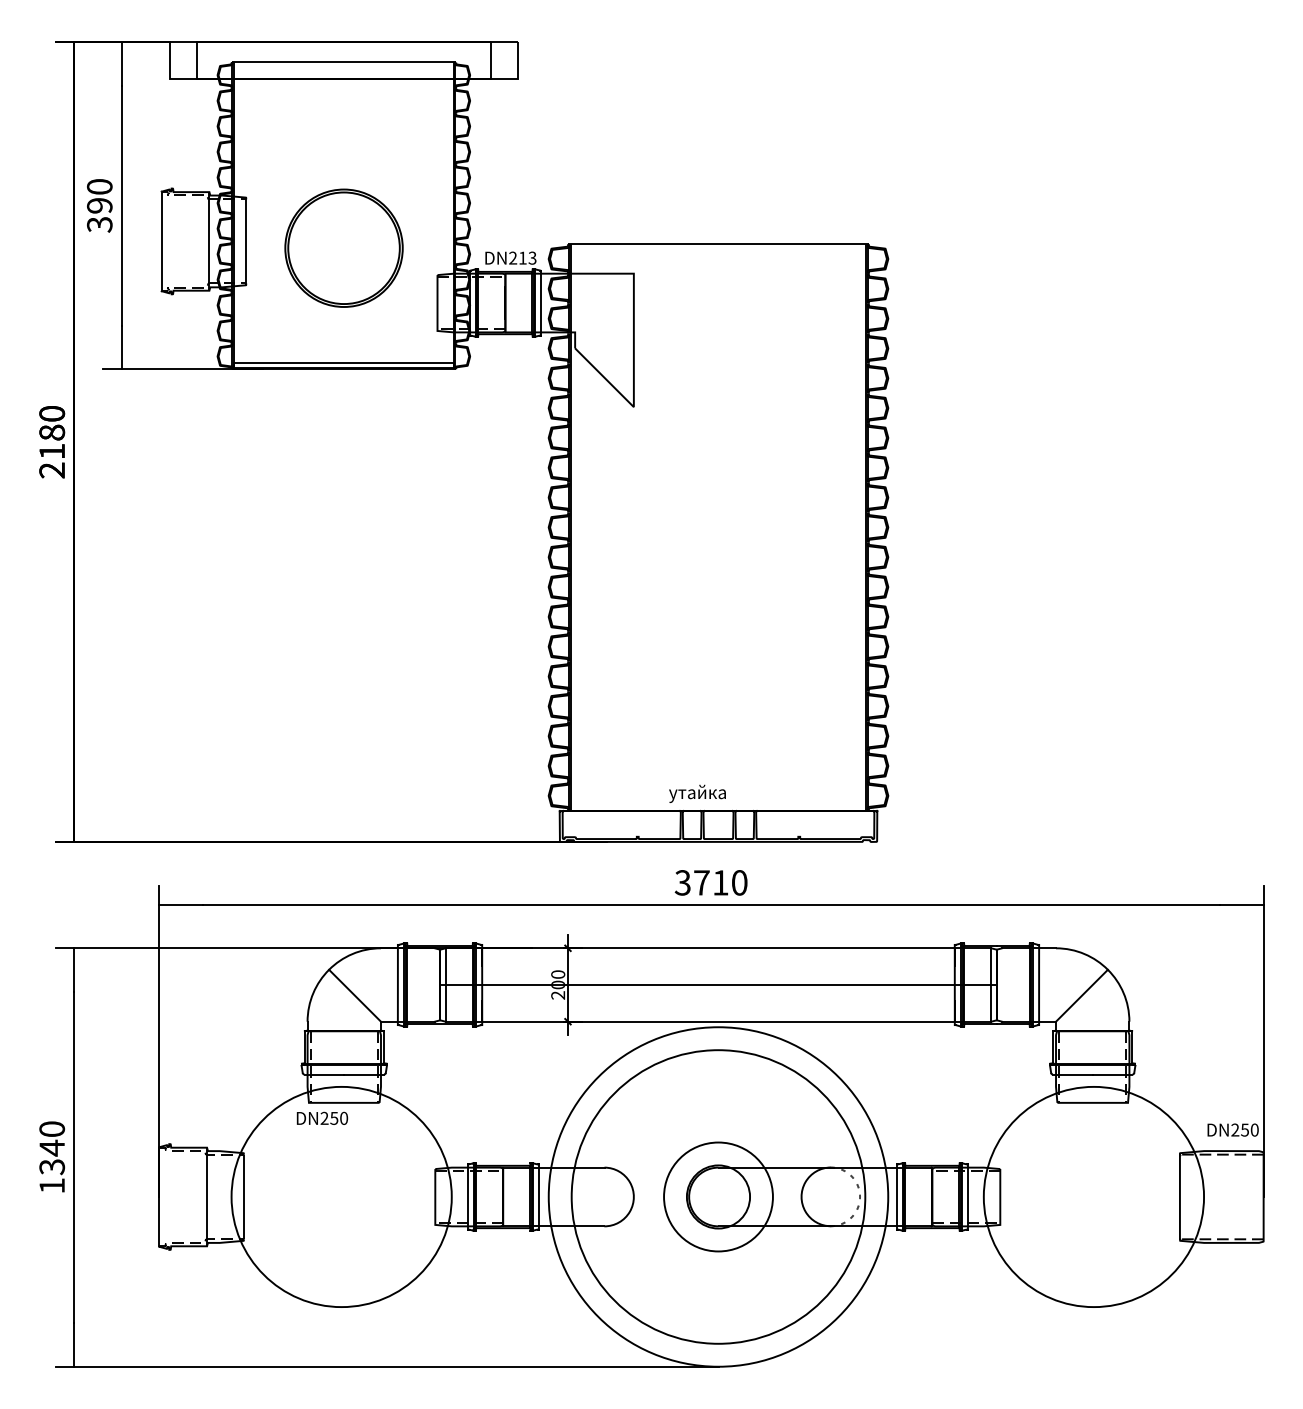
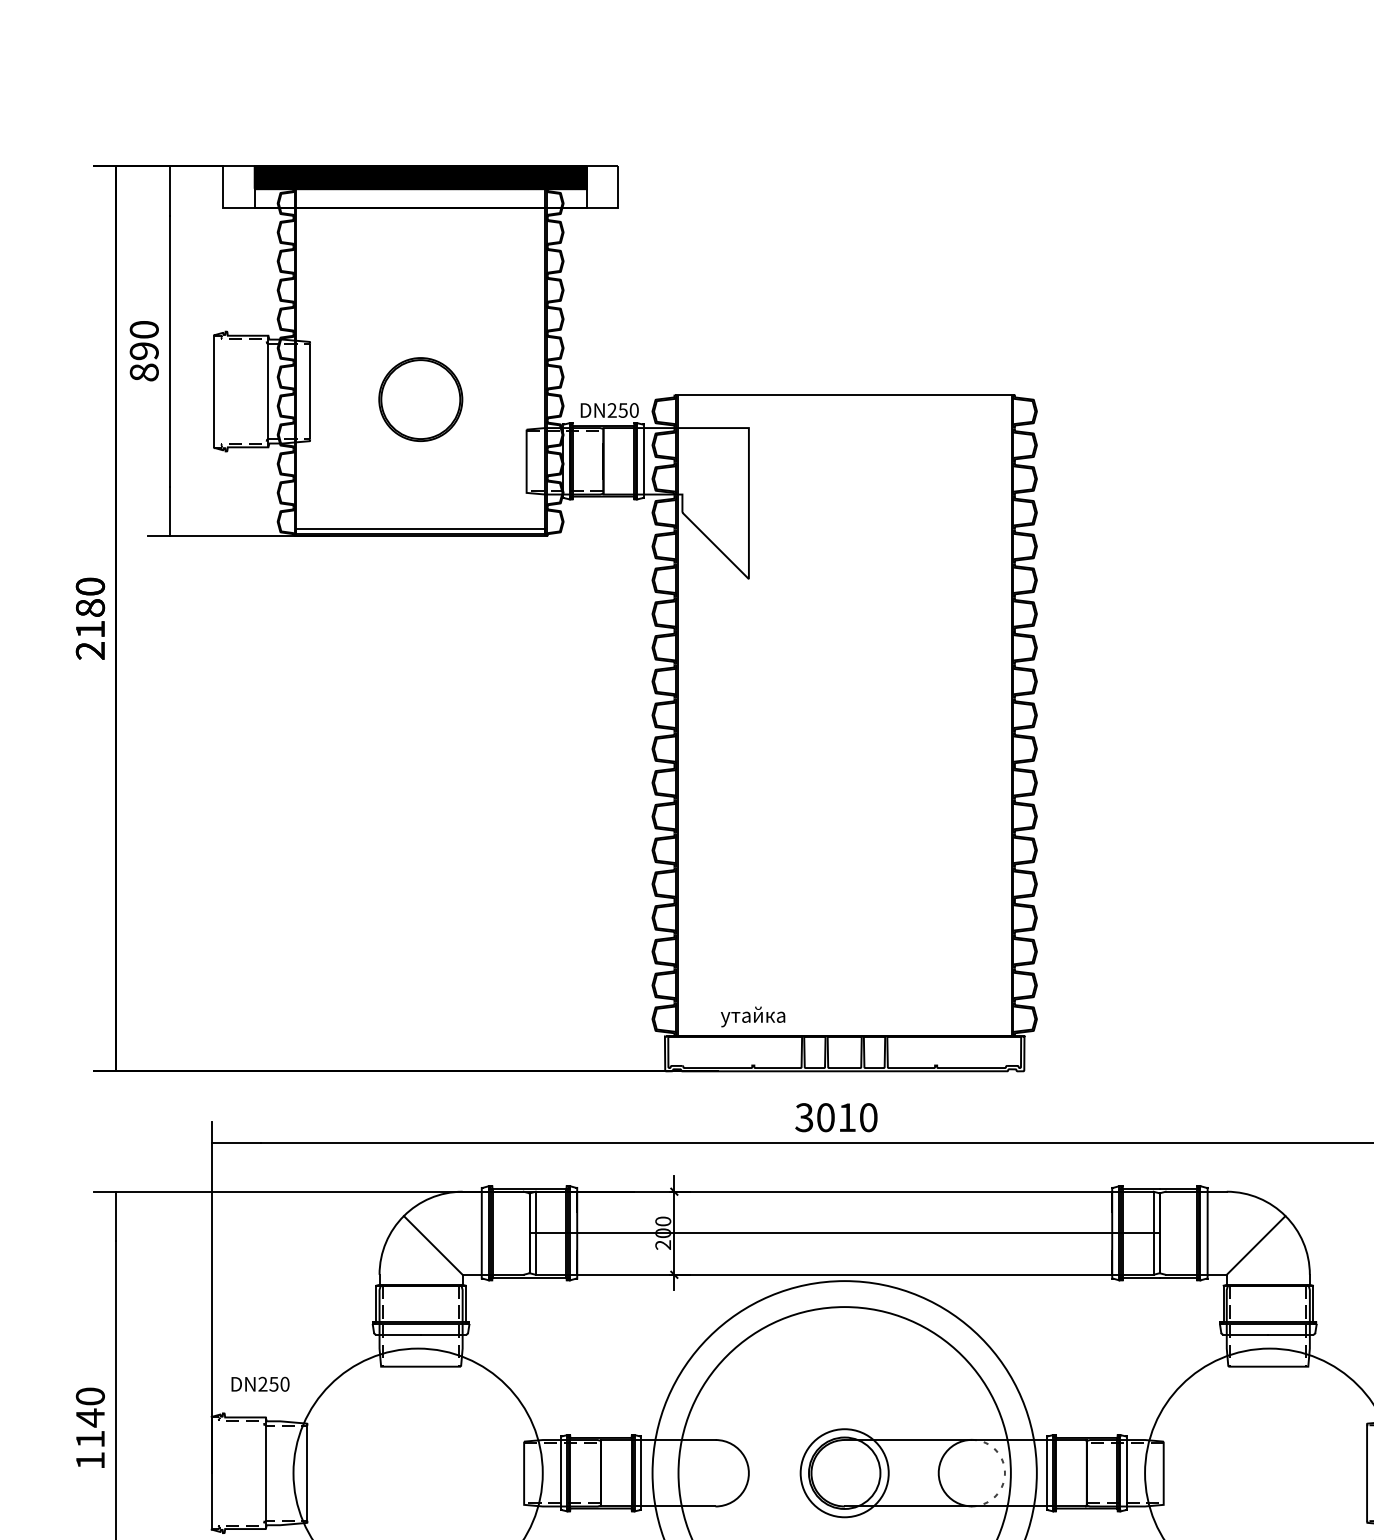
hatch: (343, 52) -> (420, 177), added
text: (99, 224) -> (144, 372), 390 -> 890
part: (343, 248) -> (420, 399), size x0.62
text: (527, 257) -> (628, 409), DN213 -> DN250
text: (697, 793) -> (753, 1016), moved
text: (701, 882) -> (825, 1117), 3710 -> 3010
text: (322, 1117) -> (260, 1383), moved
text: (52, 1167) -> (90, 1439), 1340 -> 1140
circle: (718, 1196) -> (844, 1472), size x0.71

